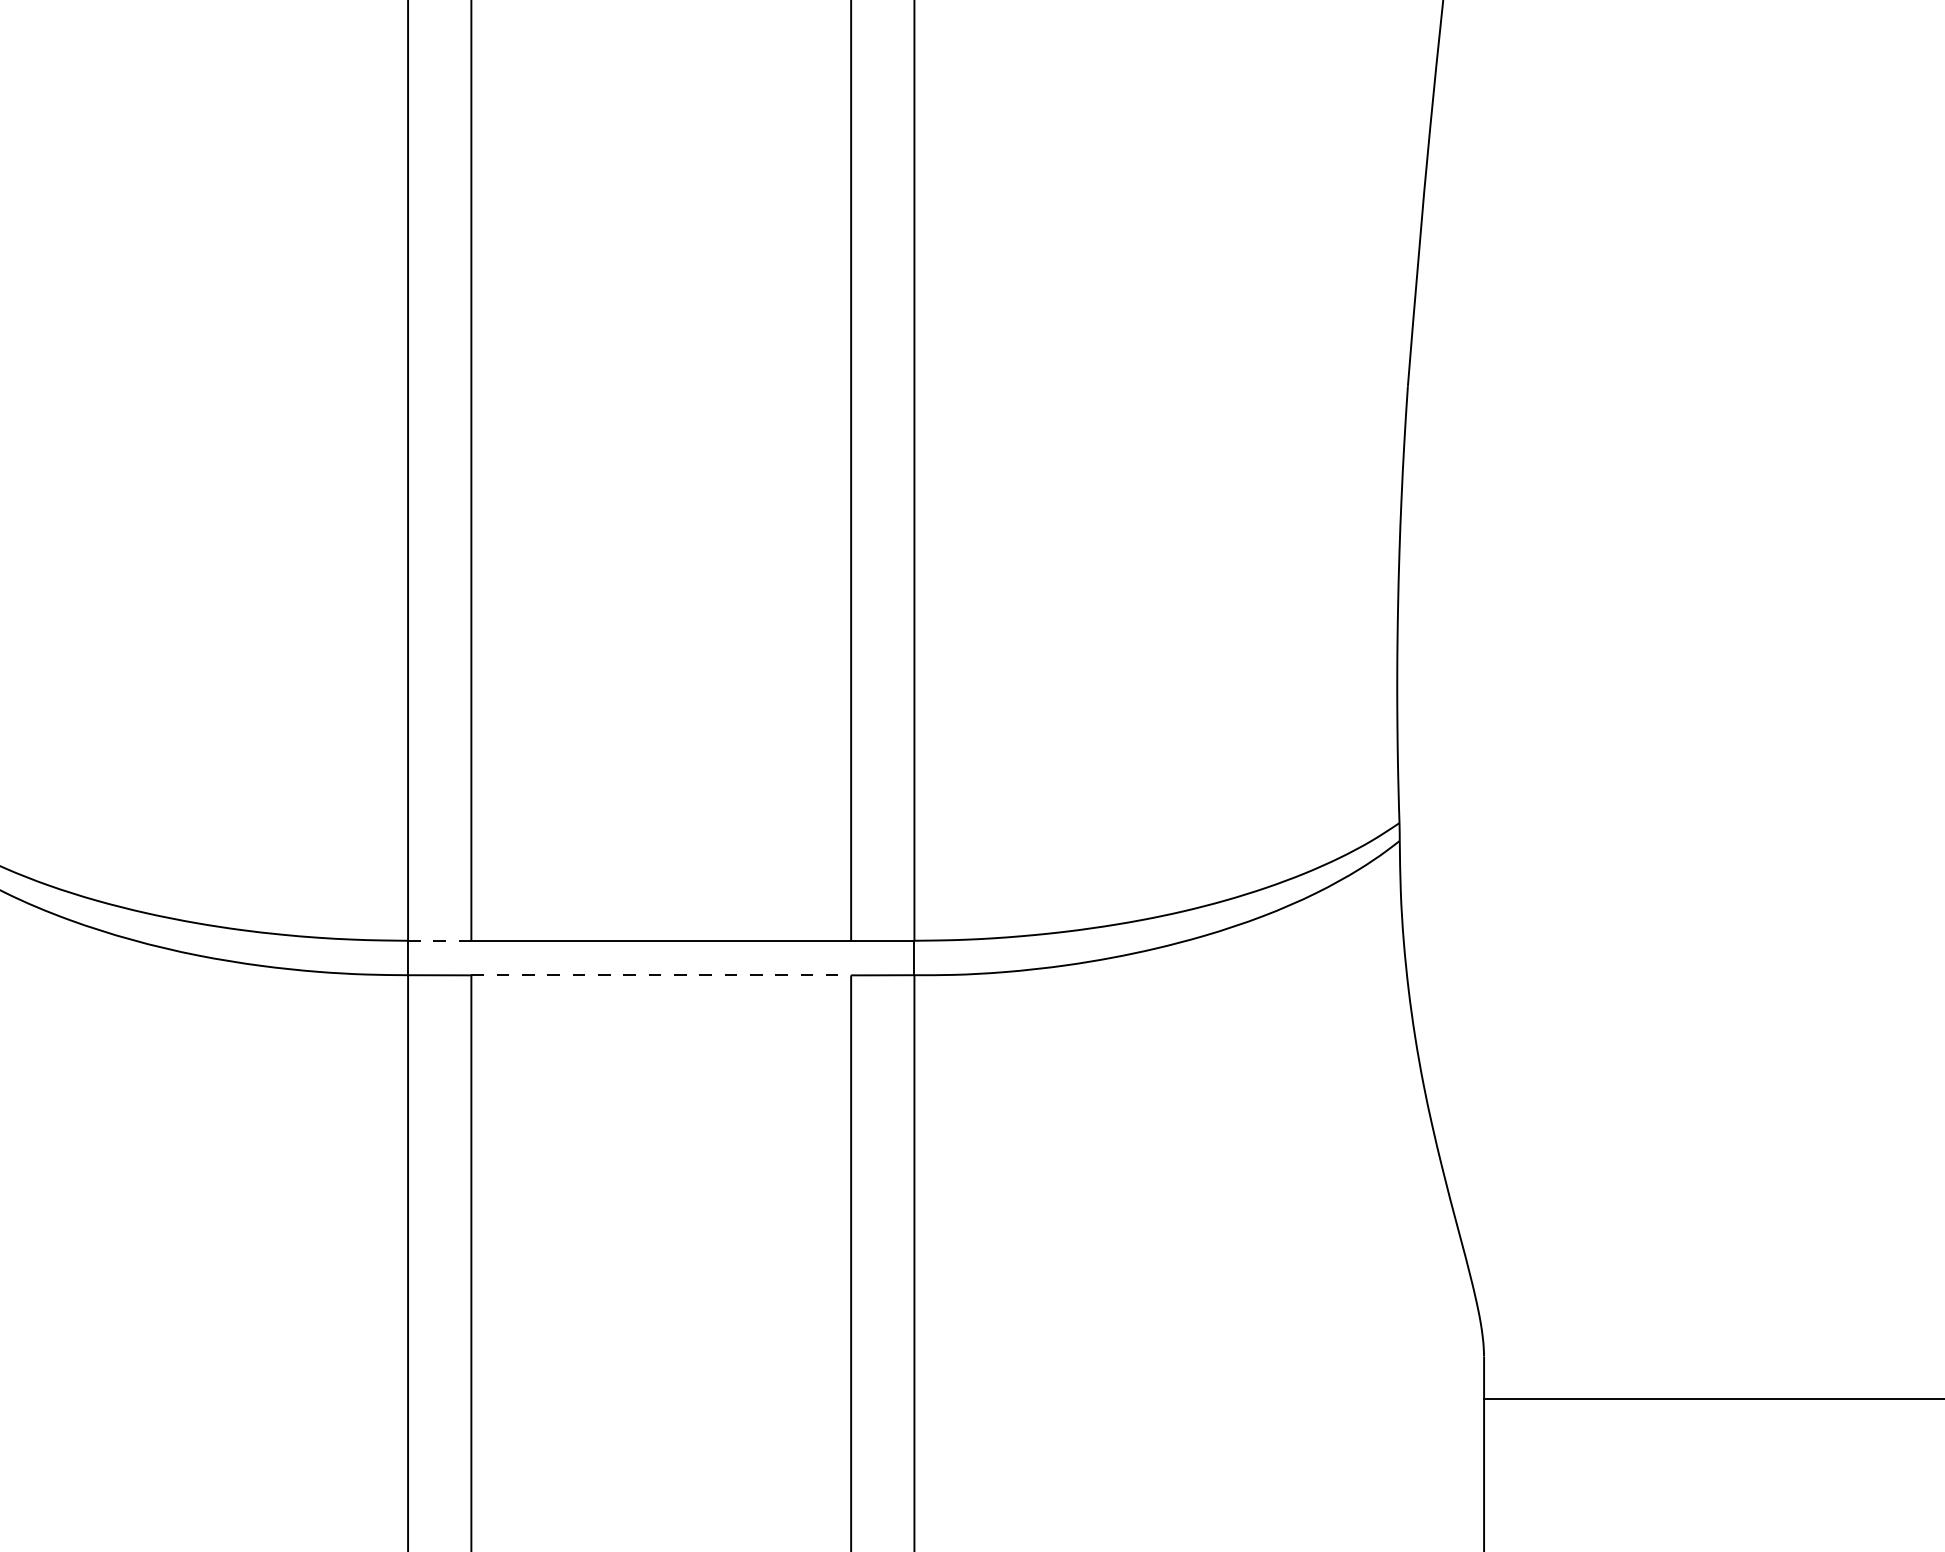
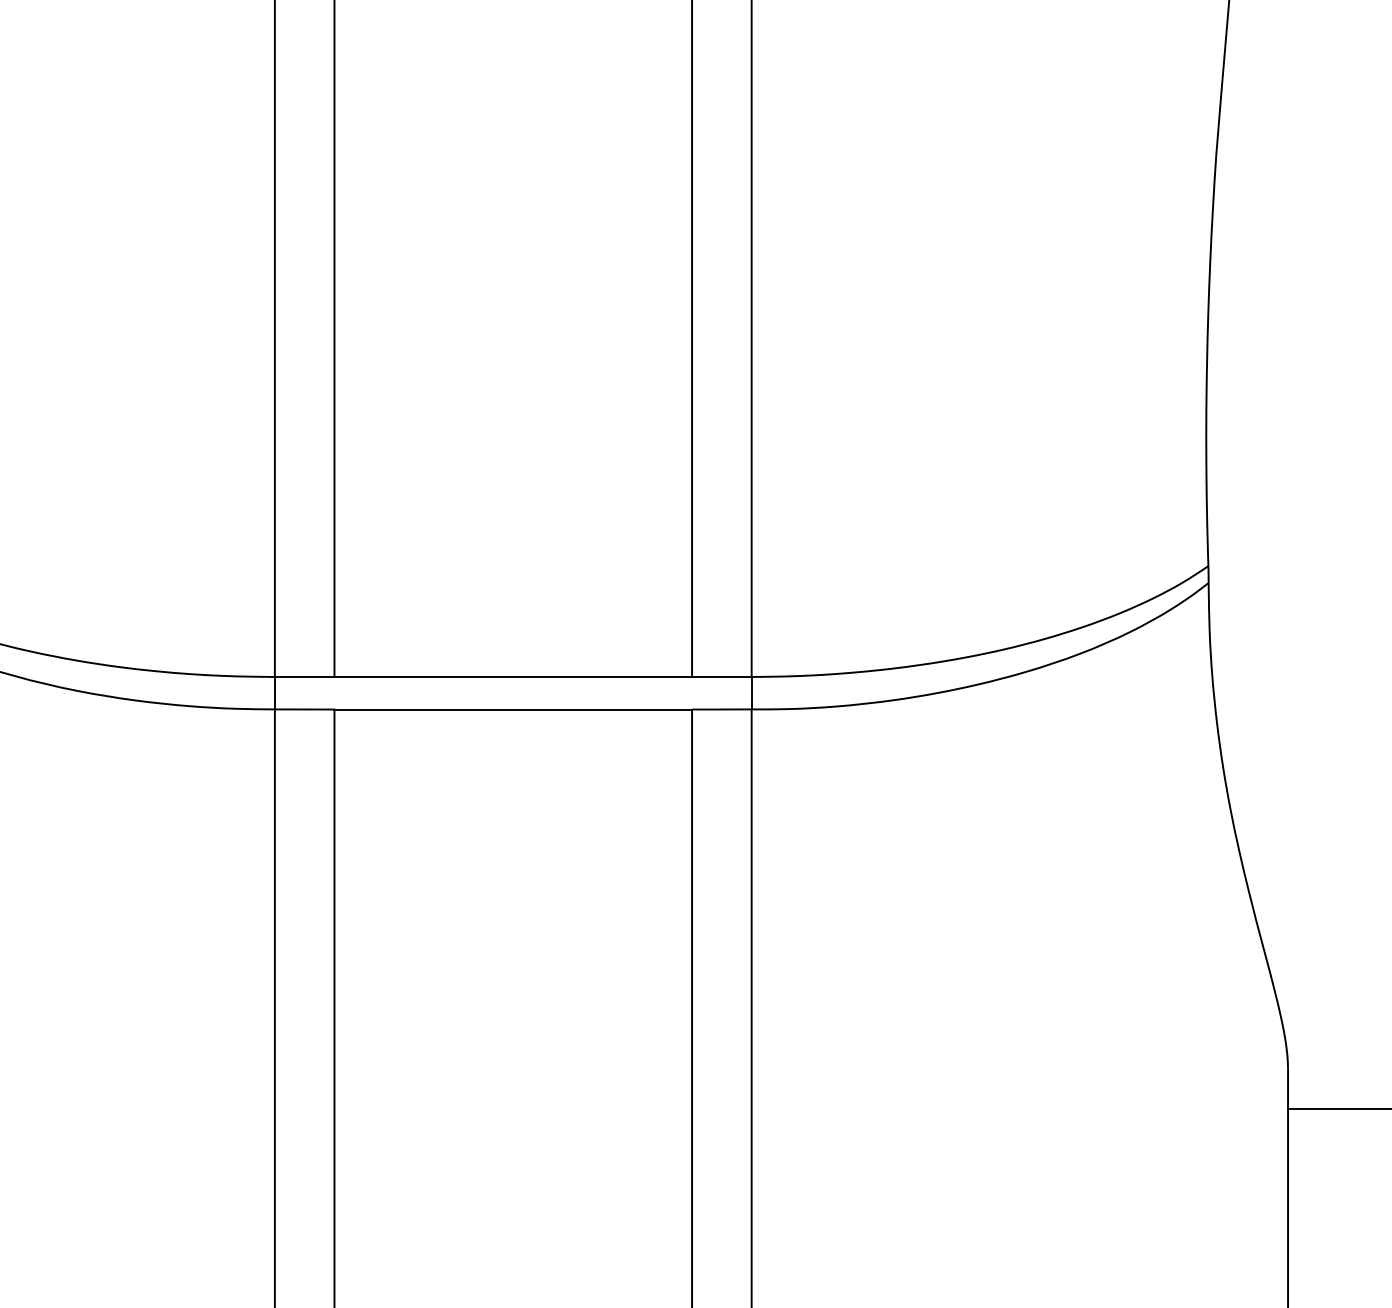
line: (439, 940) -> (304, 676), dashed -> solid
line: (661, 975) -> (513, 709), dashed -> solid

